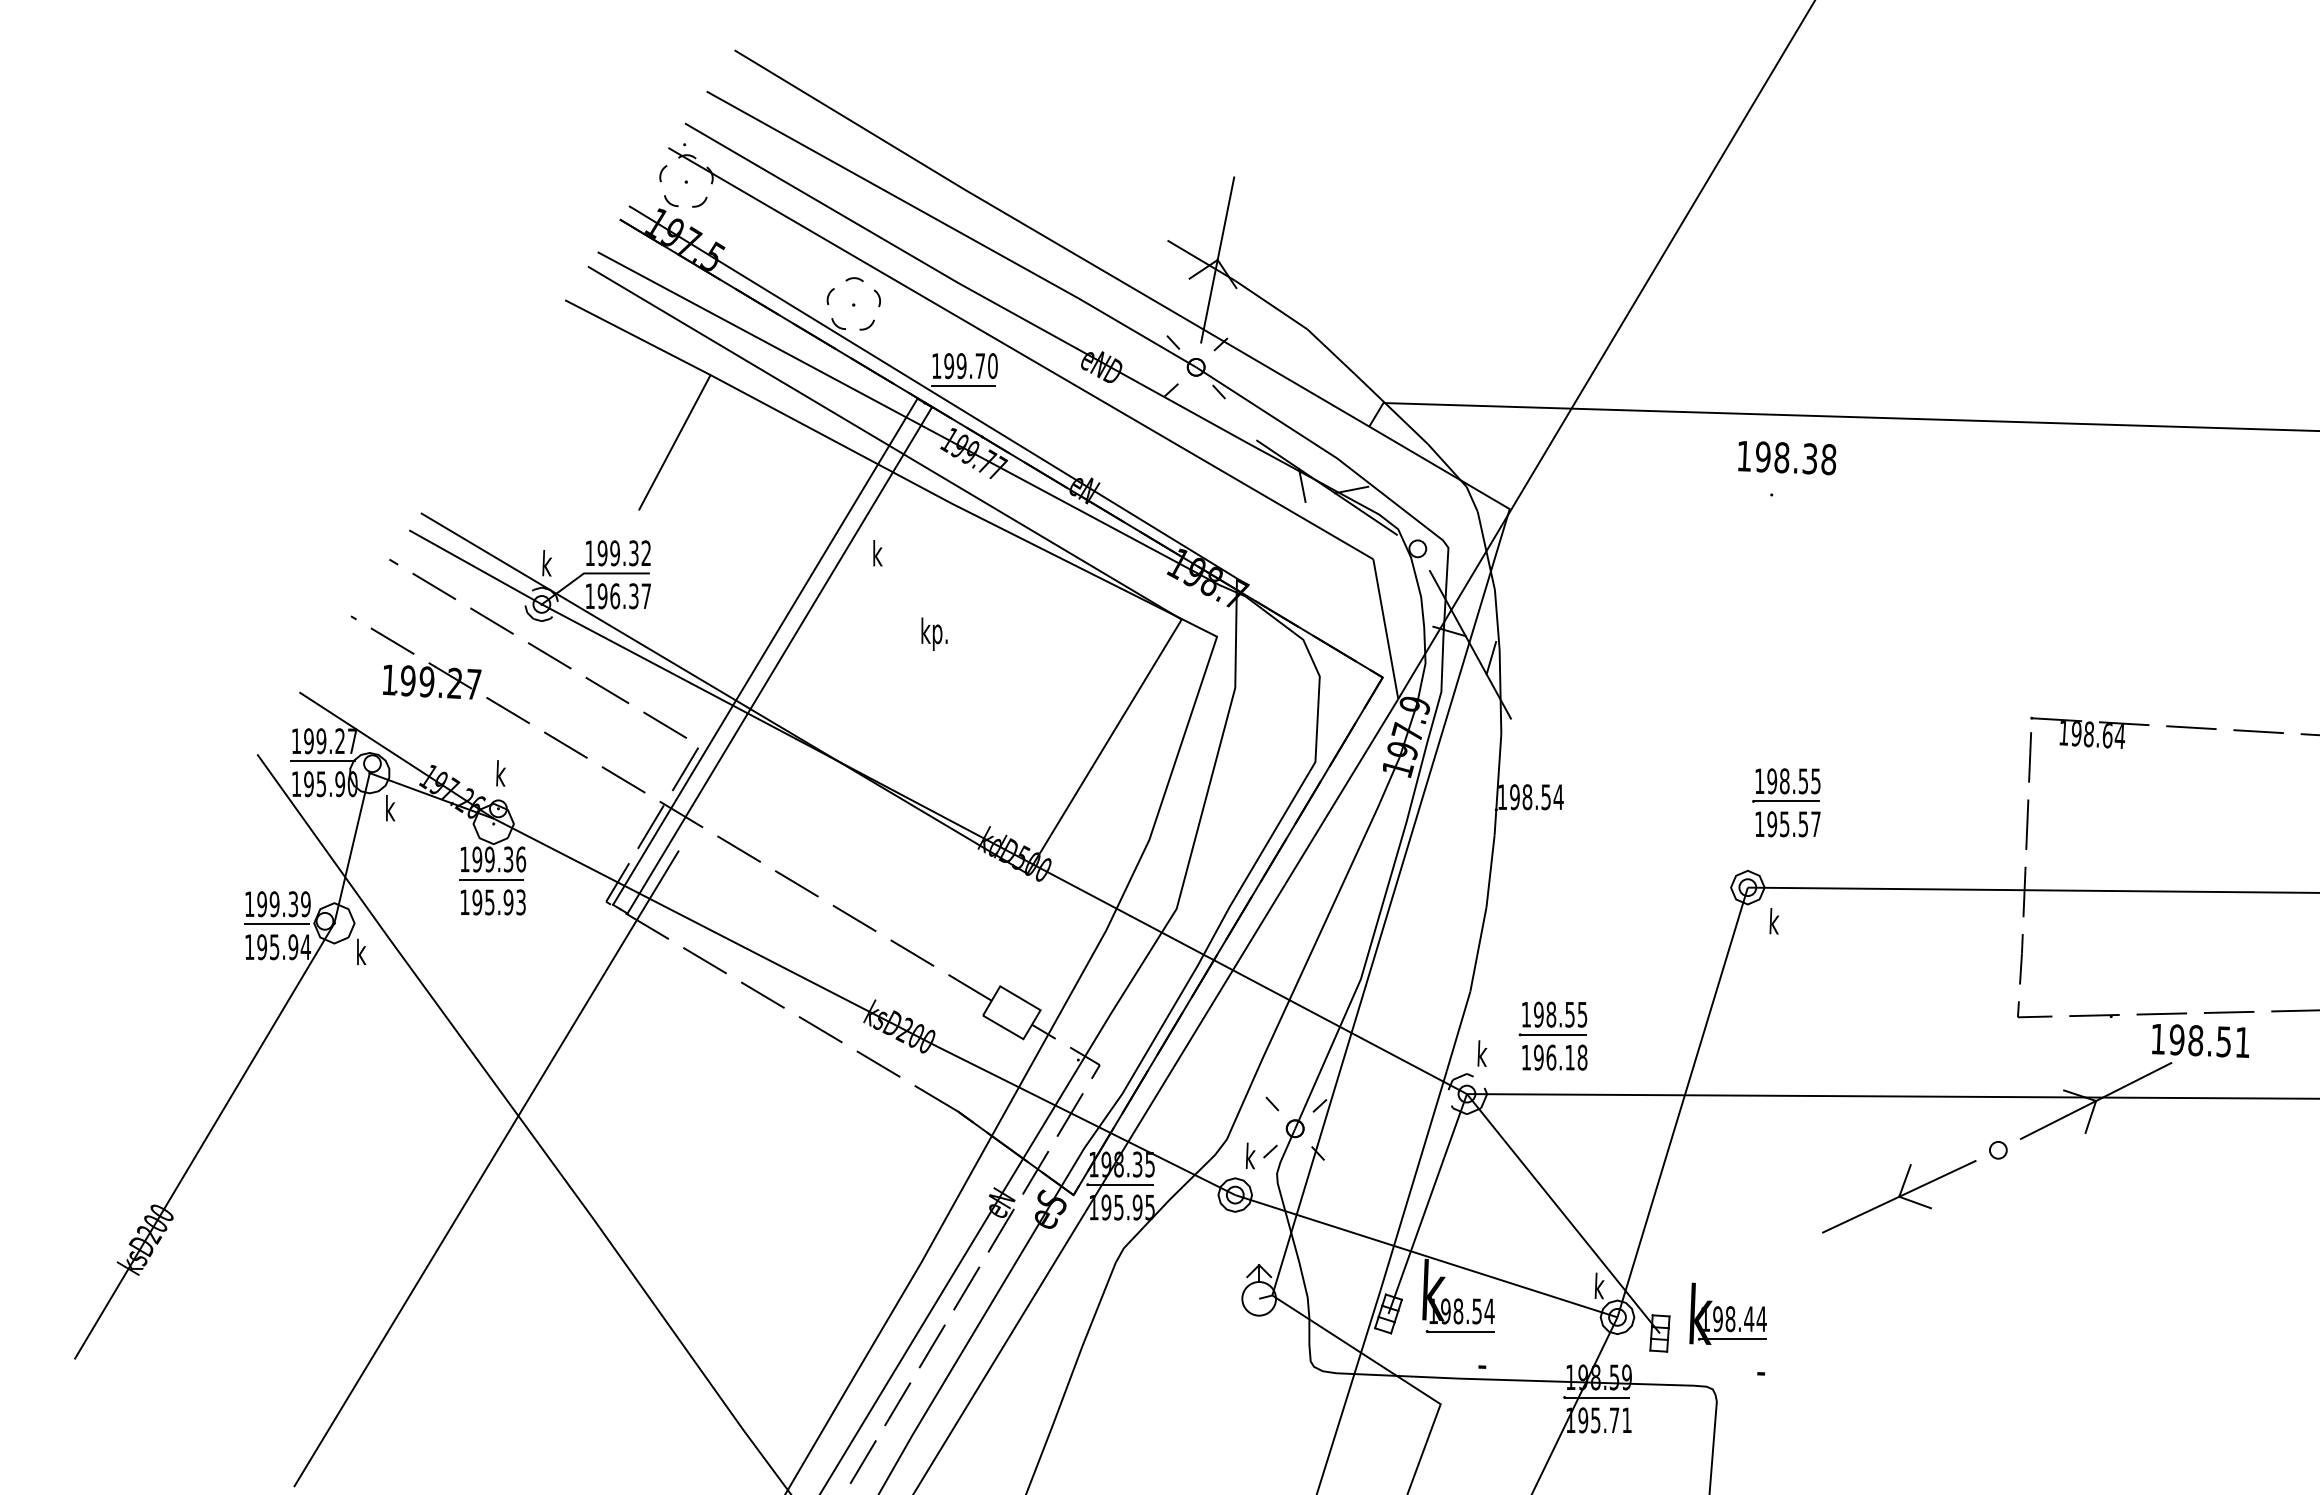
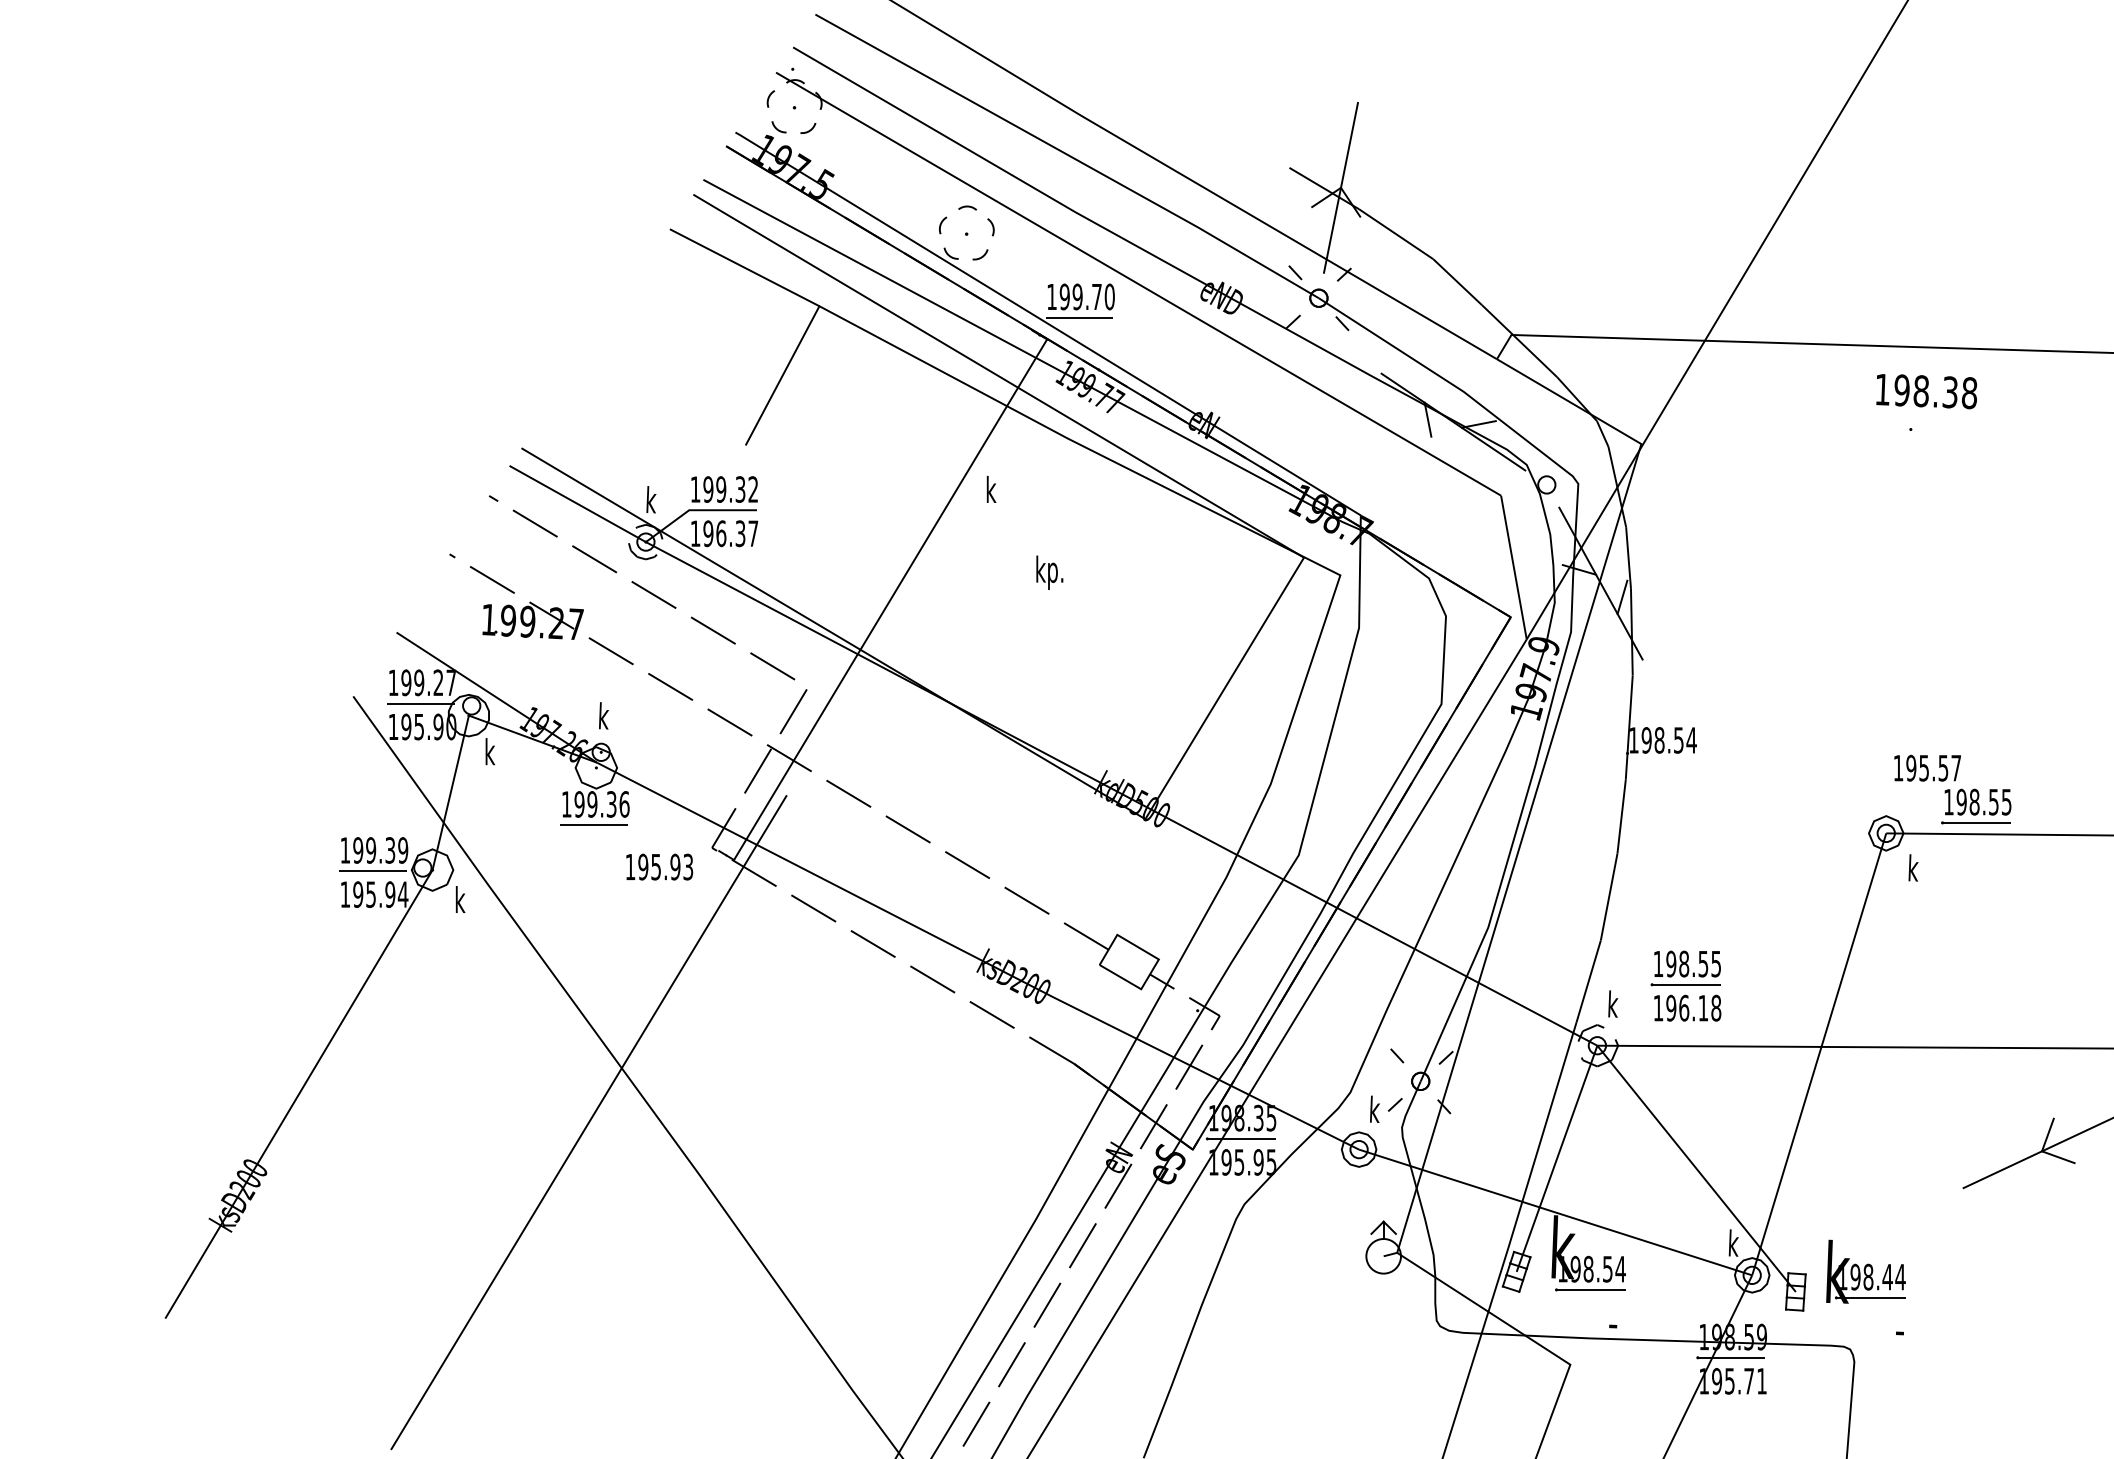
line: (765, 651) -> (875, 590), removed
part: (1786, 785) -> (1976, 806), moved
text: (492, 902) -> (658, 867), moved

